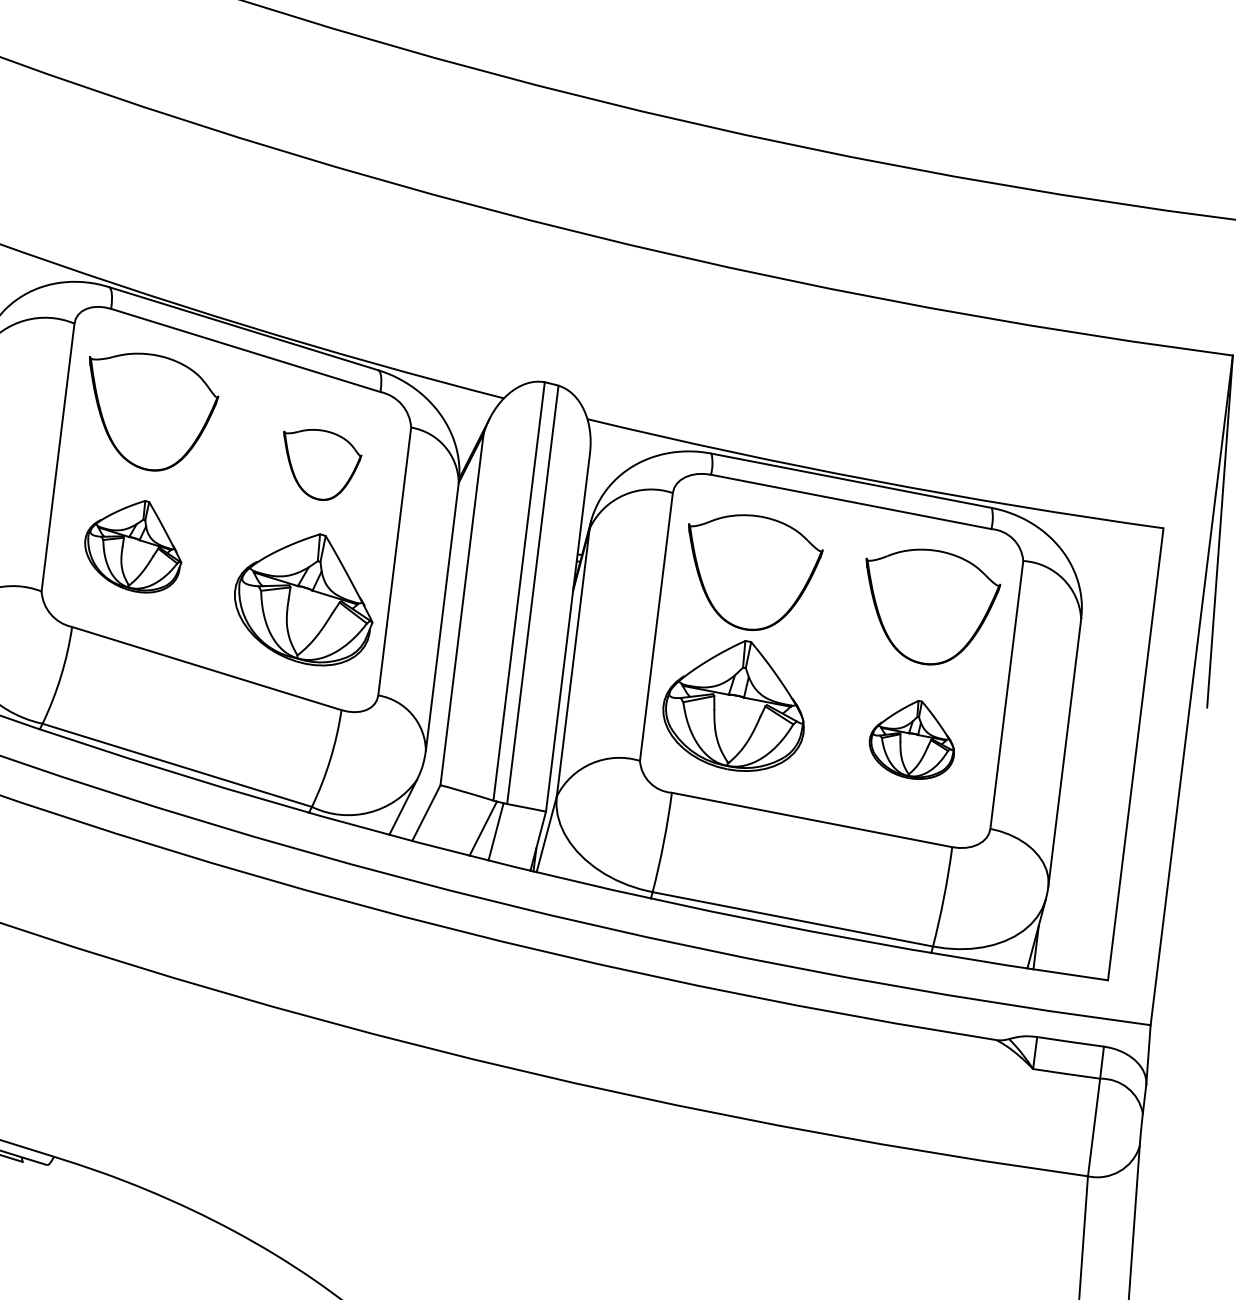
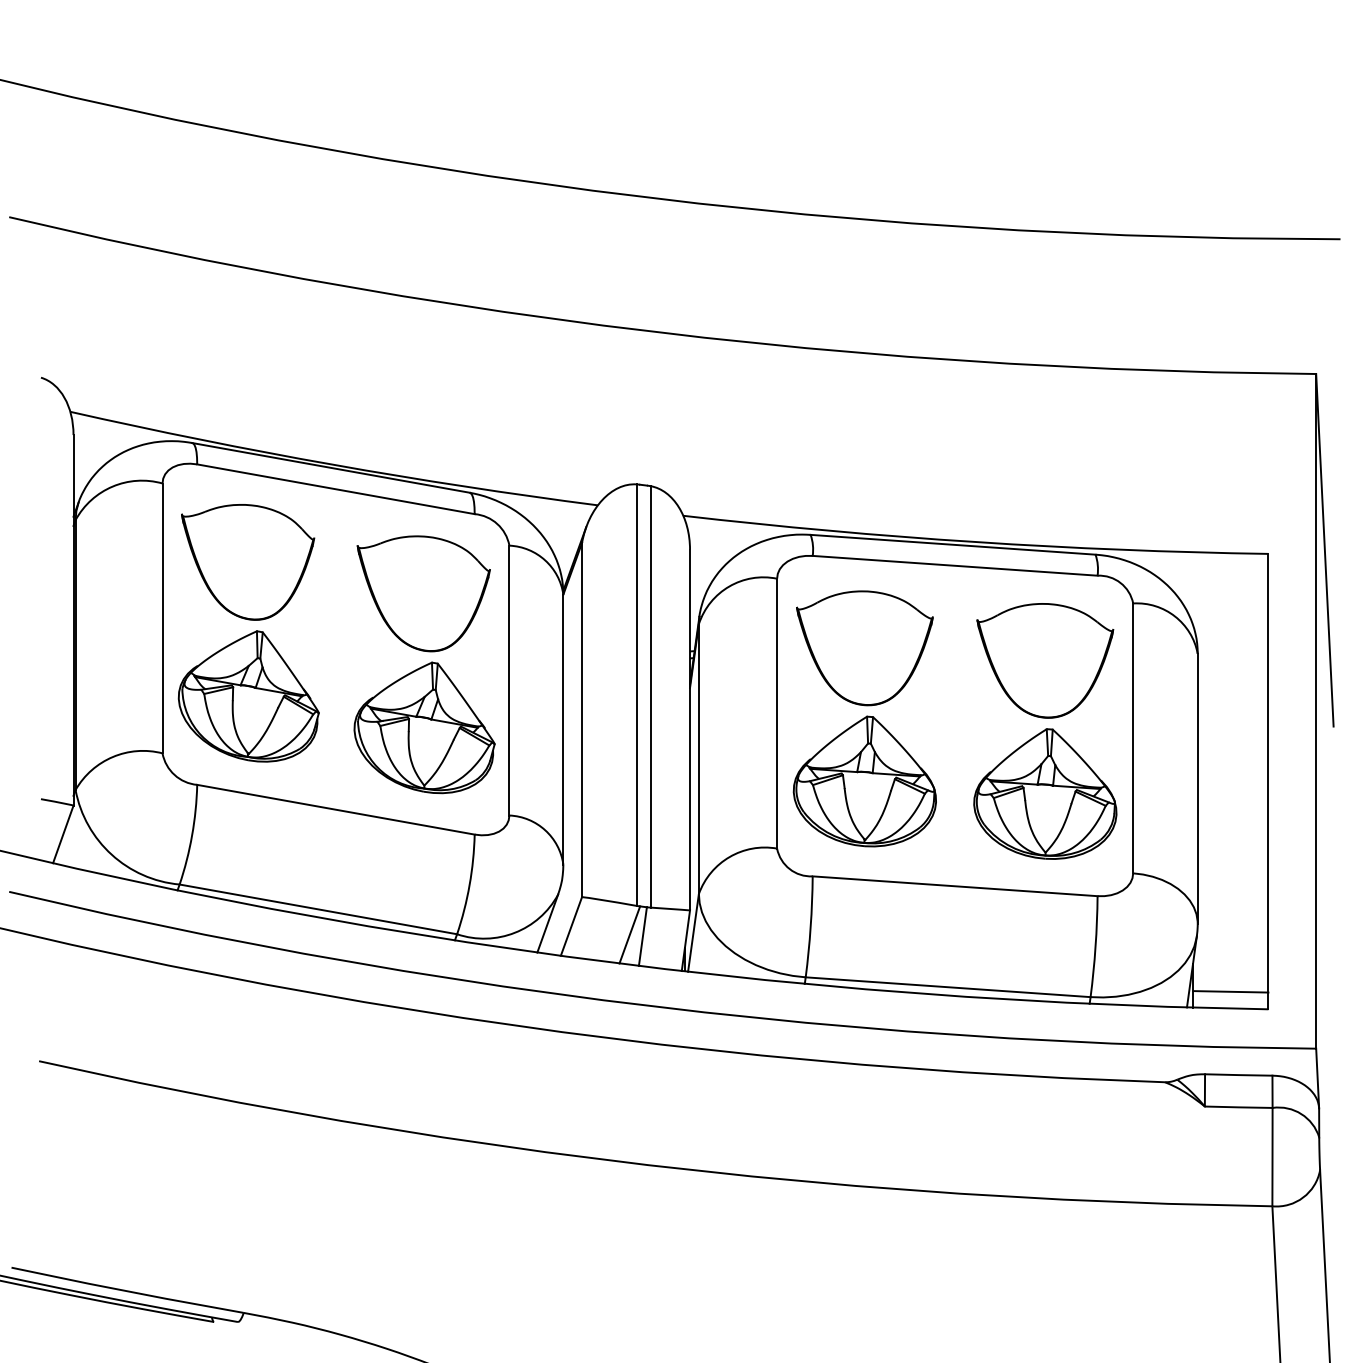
part: (320, 464) -> (423, 593), size x1.67
part: (133, 545) -> (248, 696), size x1.43
part: (913, 738) -> (1045, 793), size x1.67
line: (1072, 957) -> (1230, 991), added

